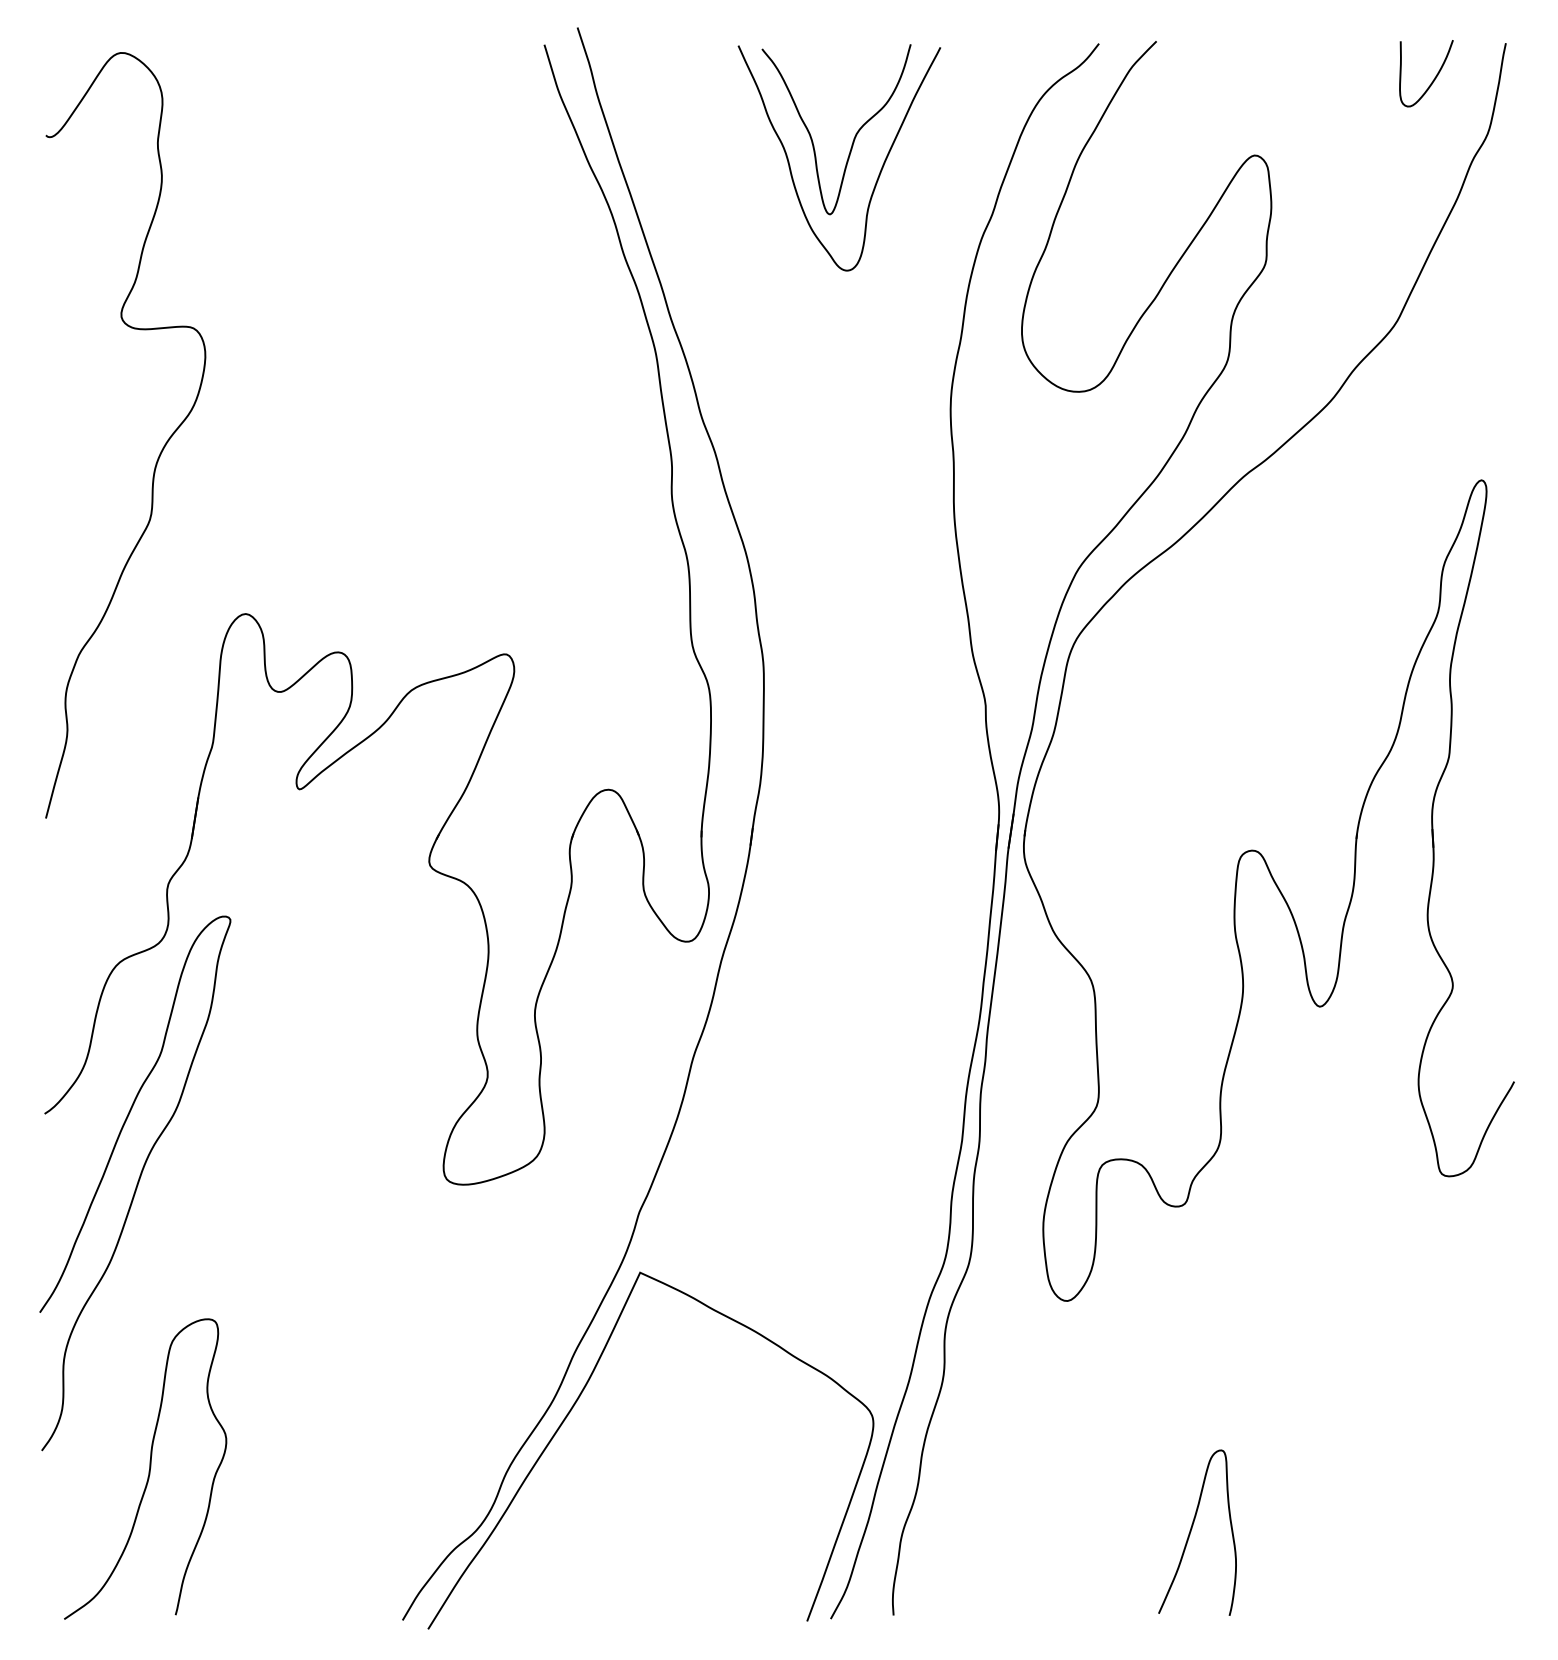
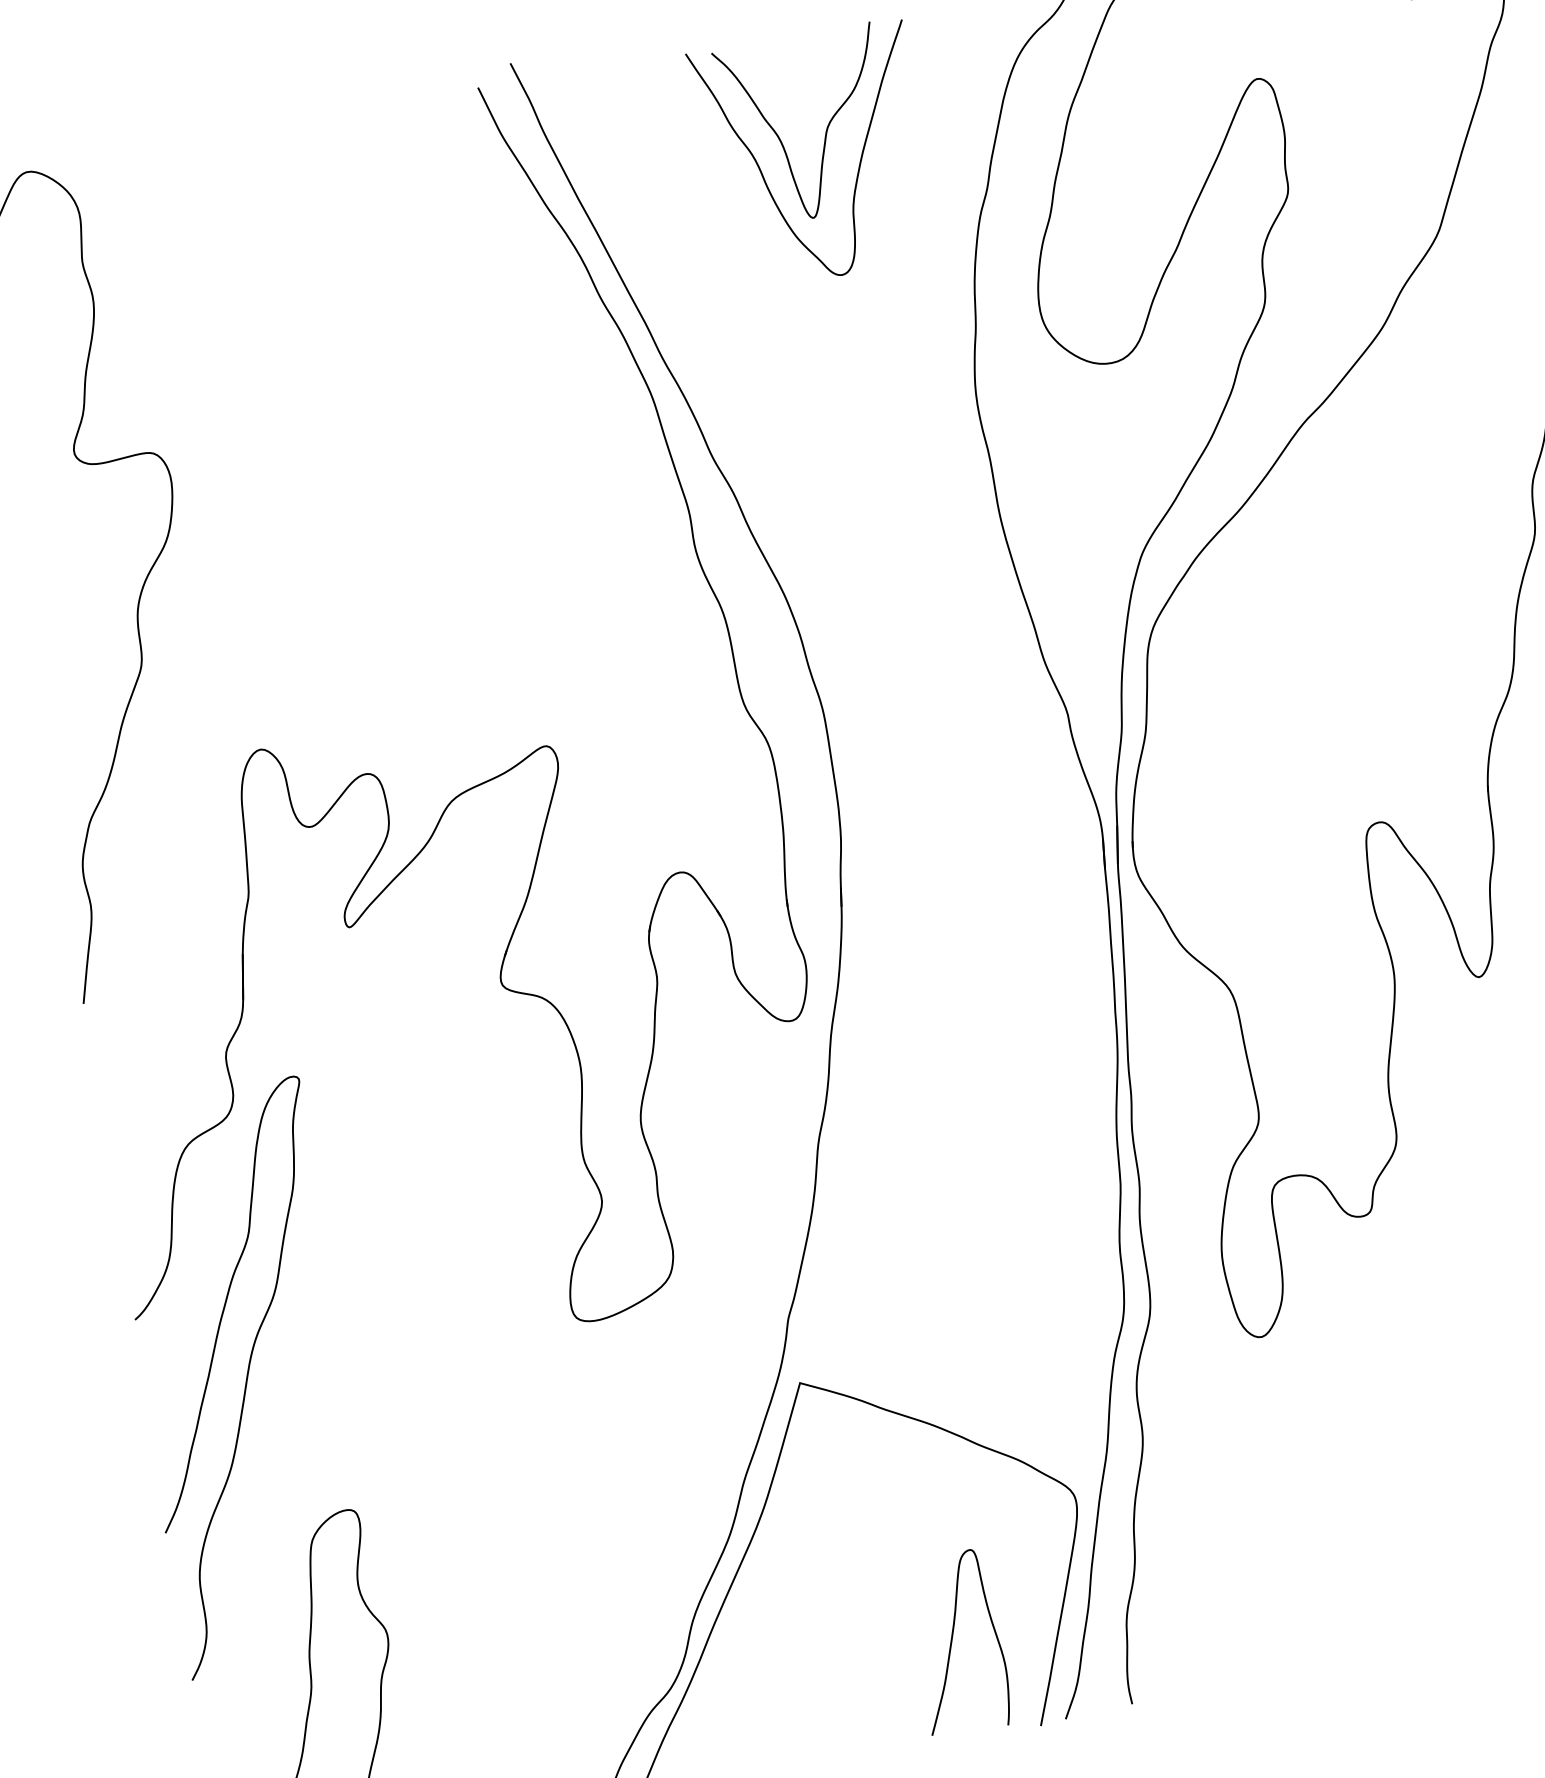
curve: (1191, 1531) -> (952, 1641), moved

